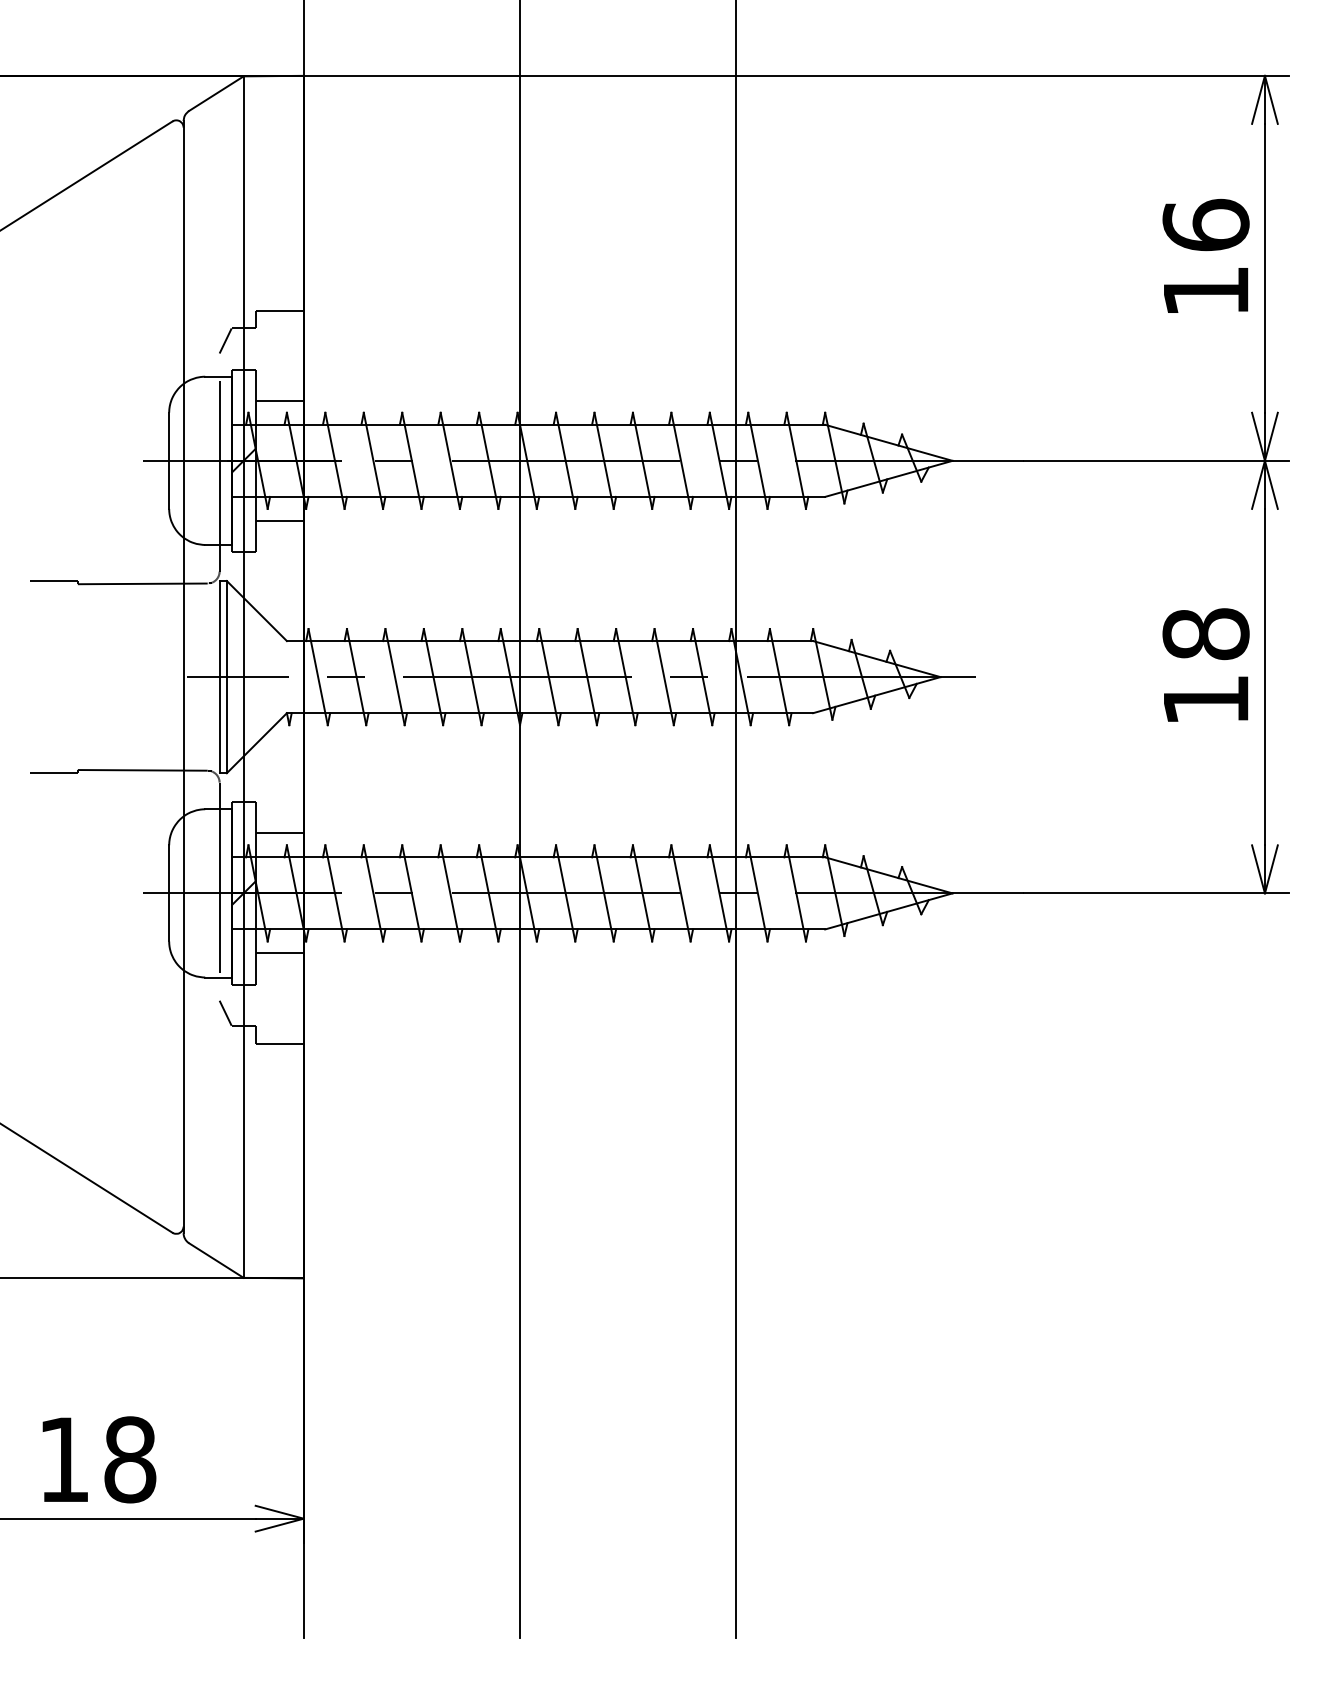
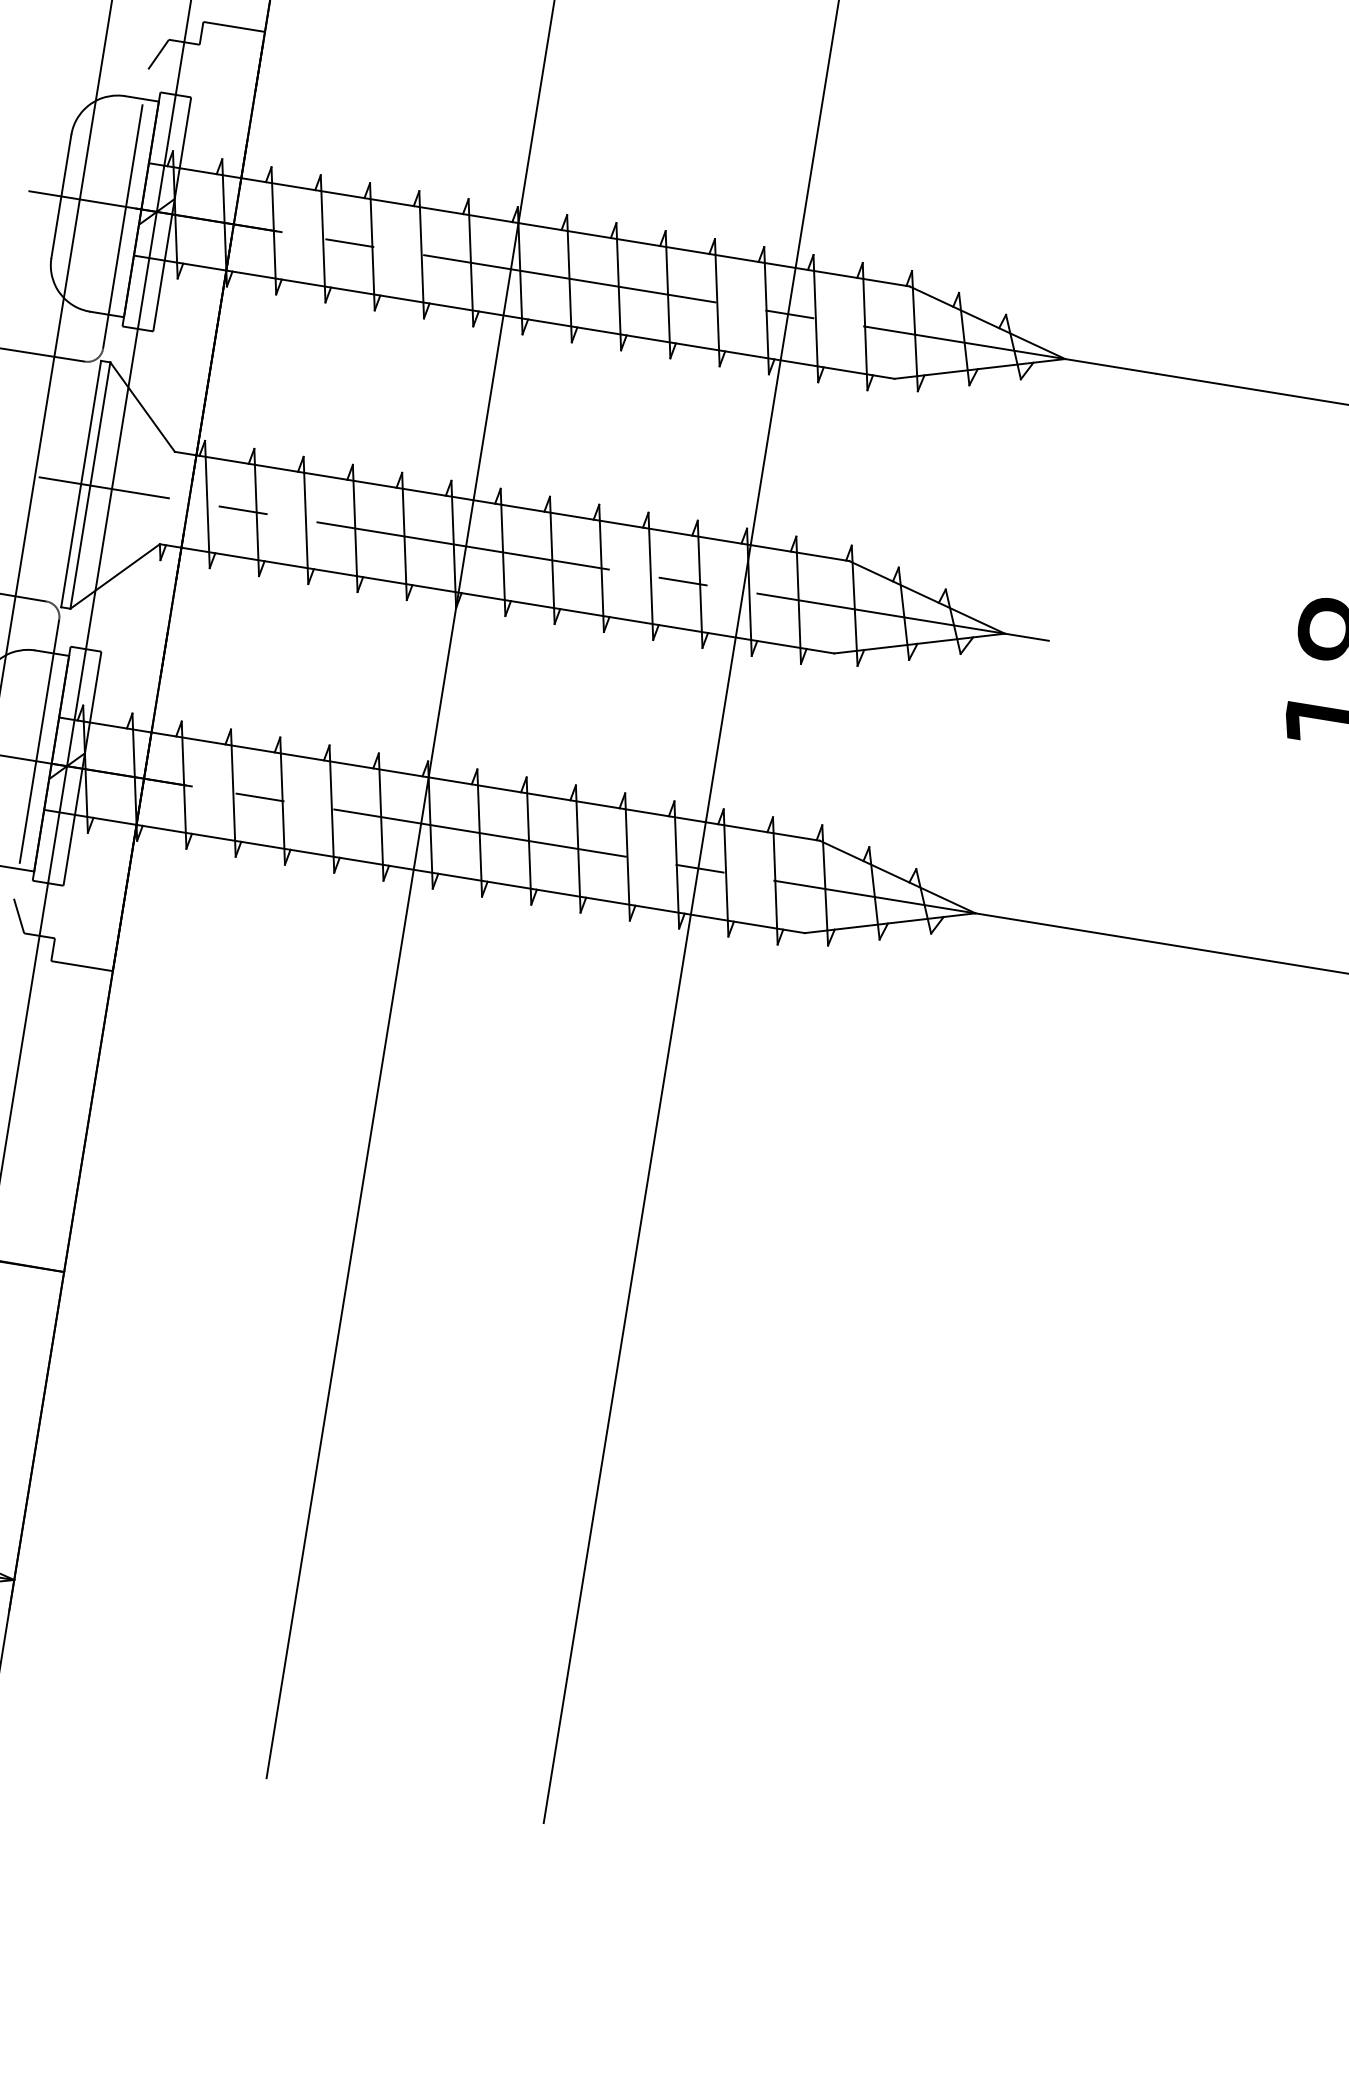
line: (279, 400) -> (215, 142), removed
line: (279, 520) -> (190, 295), removed
line: (279, 833) -> (125, 696), removed
line: (279, 953) -> (100, 850), removed

